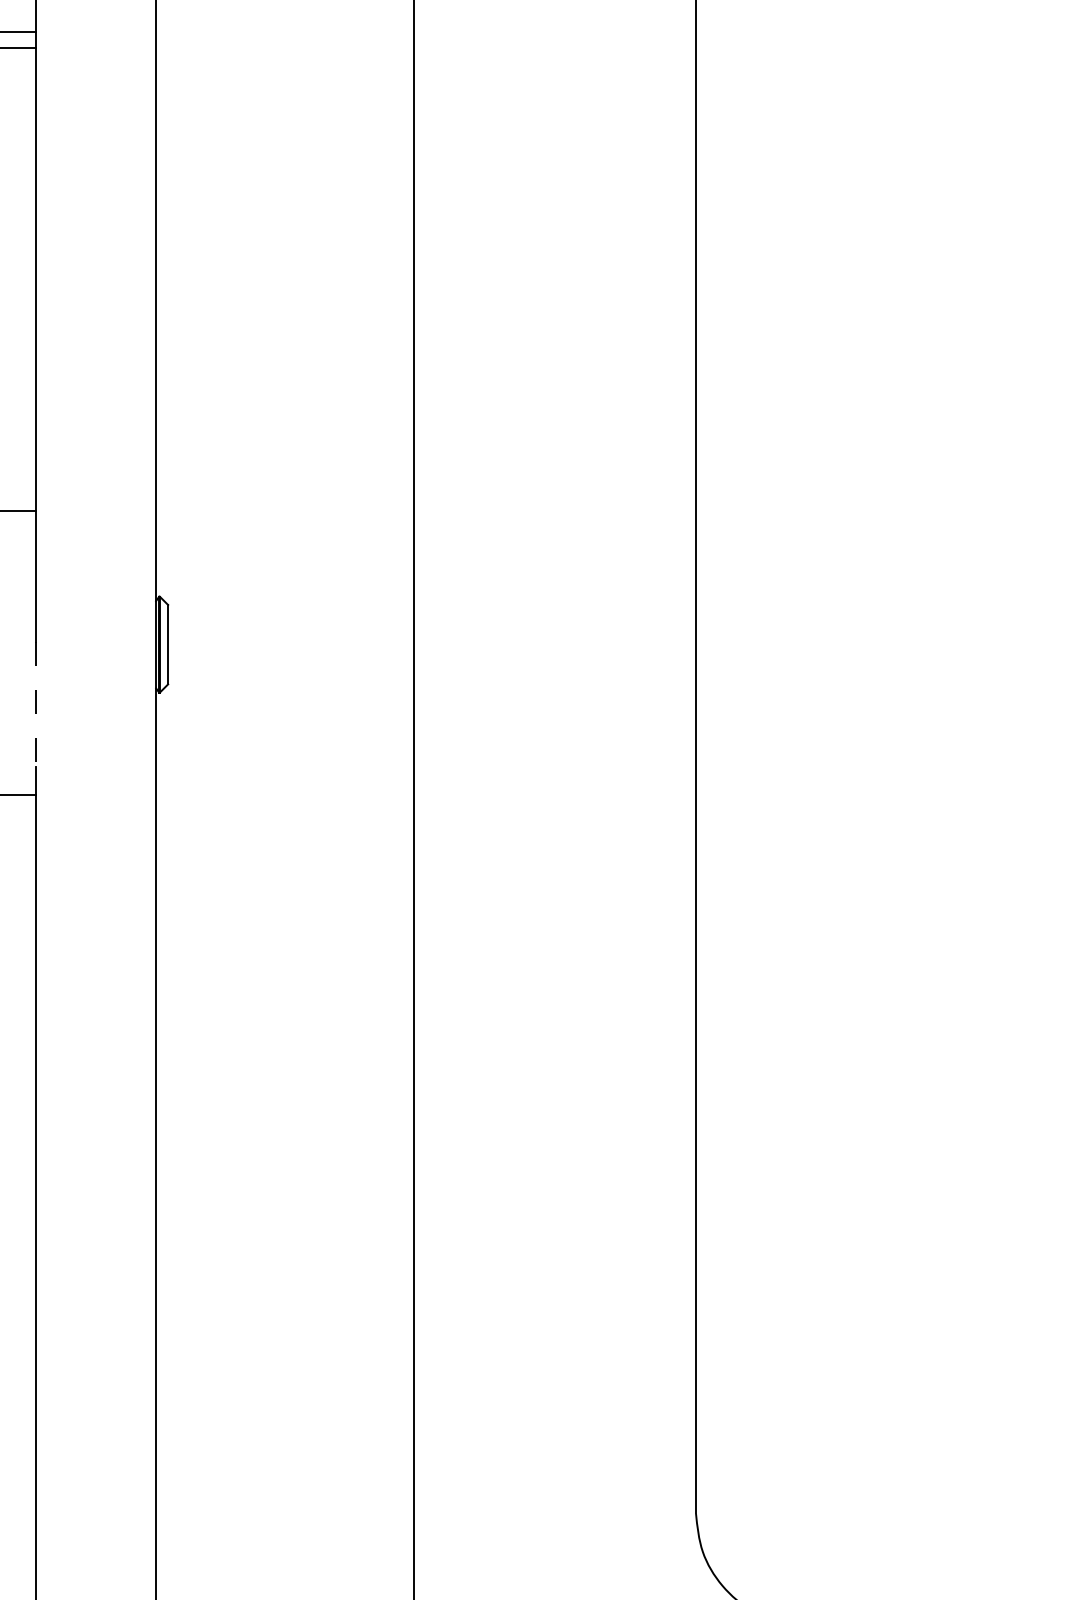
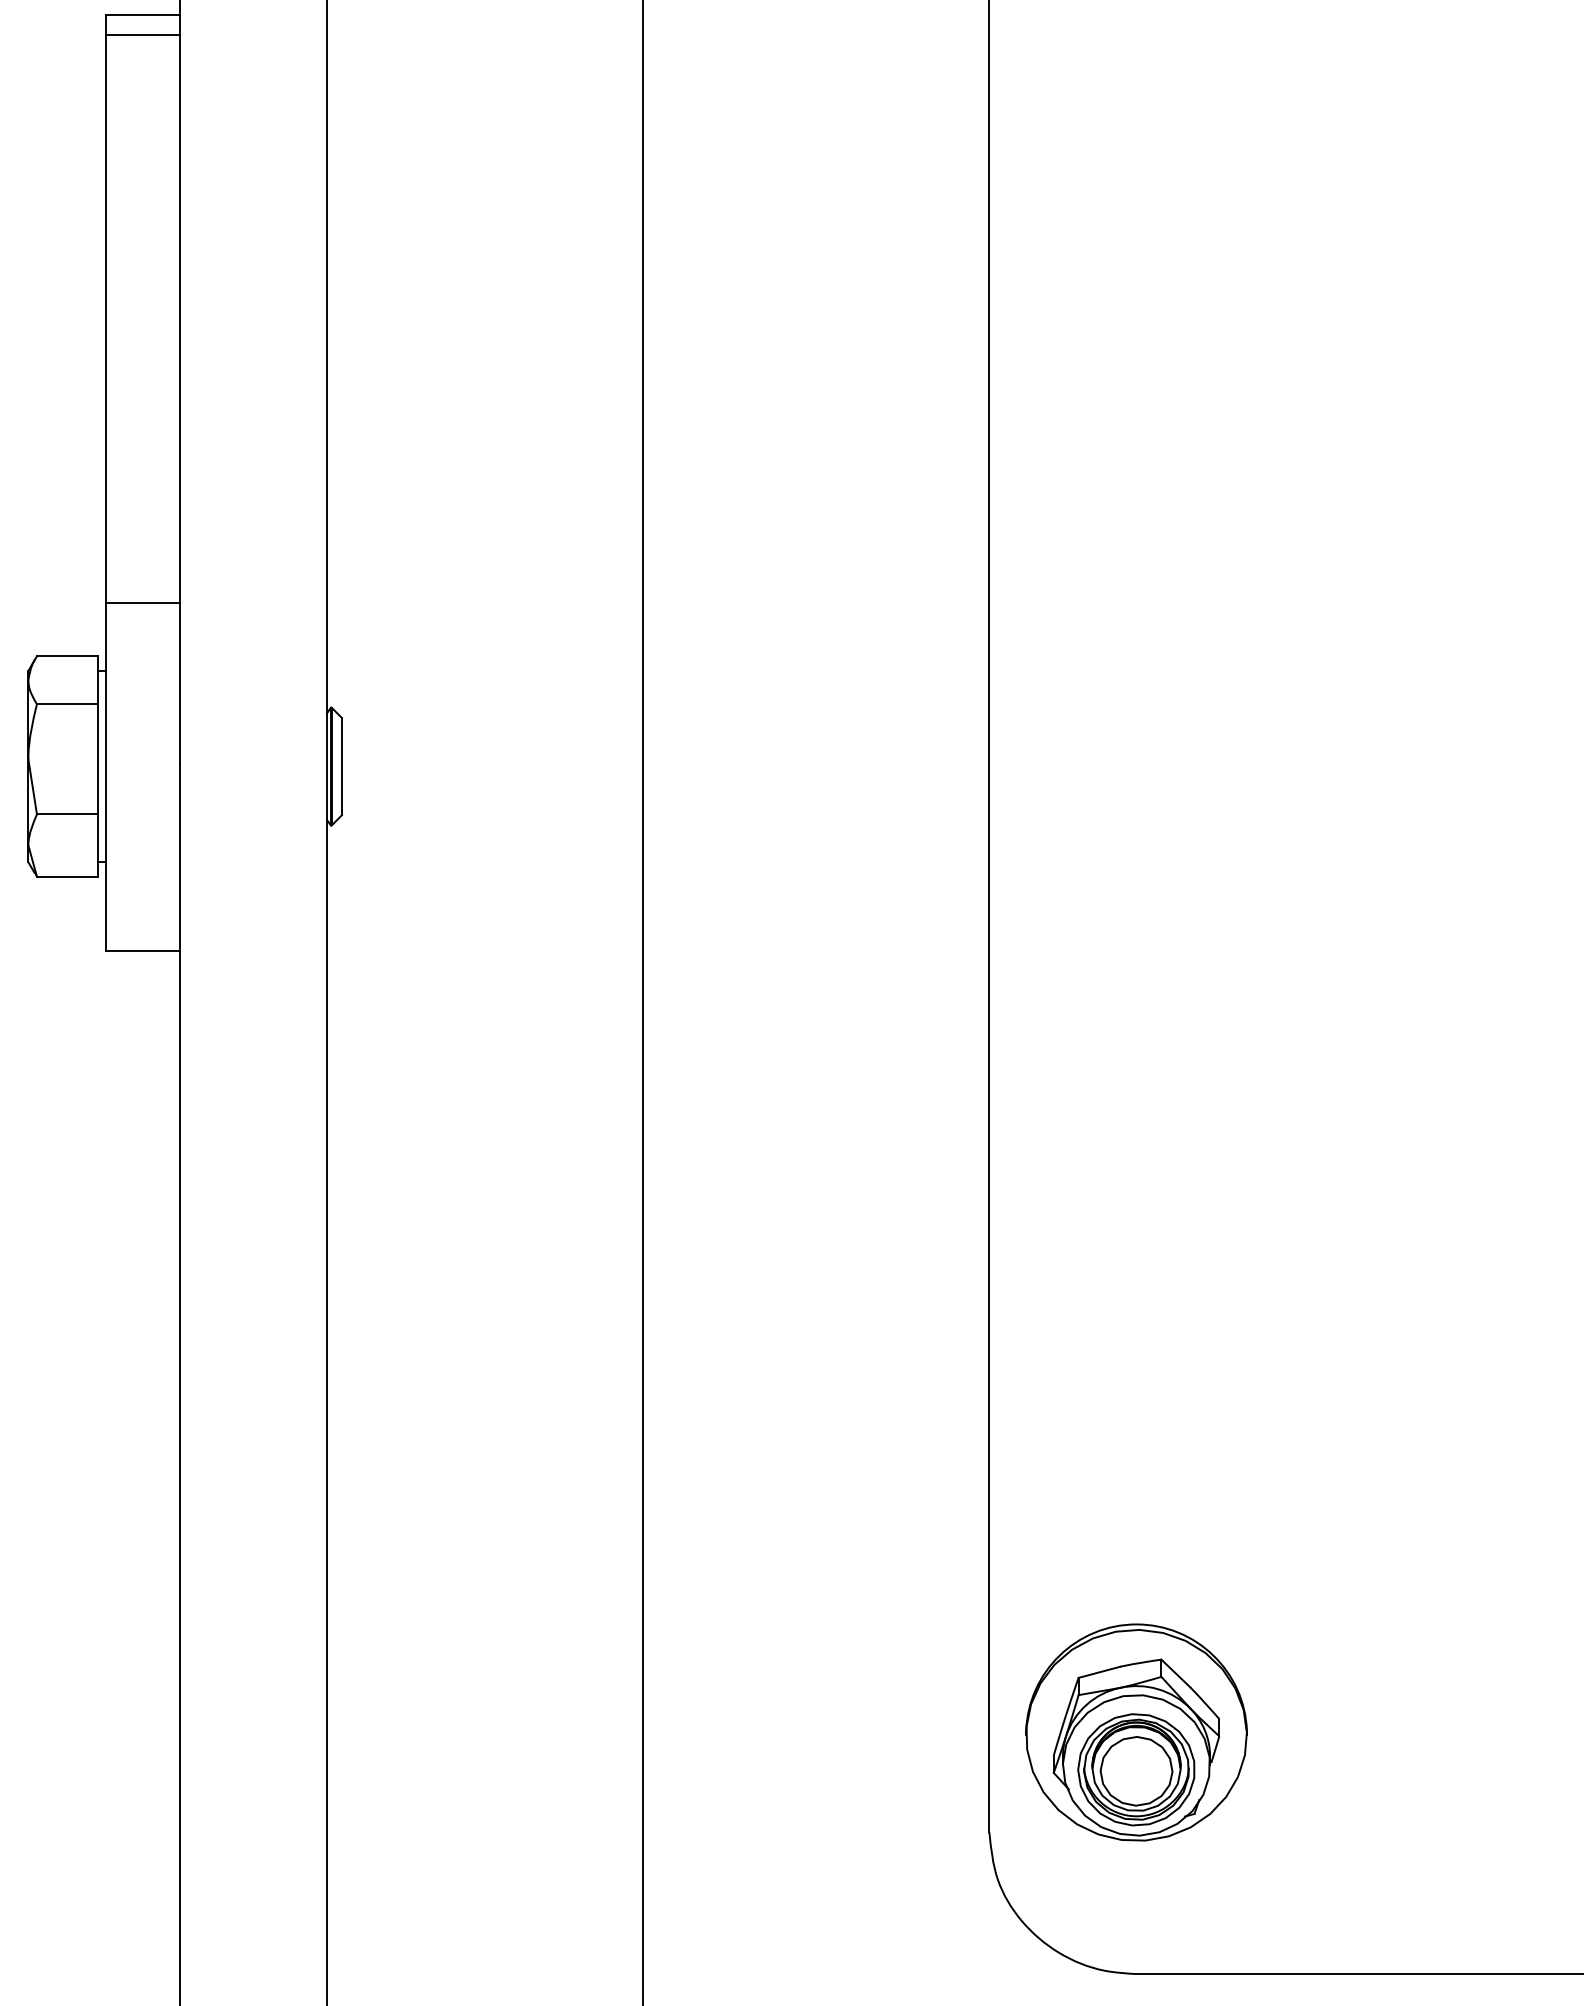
line: (36, 704) -> (180, 840), dashed -> solid
part: (815, 1432) -> (1136, 1732), added

